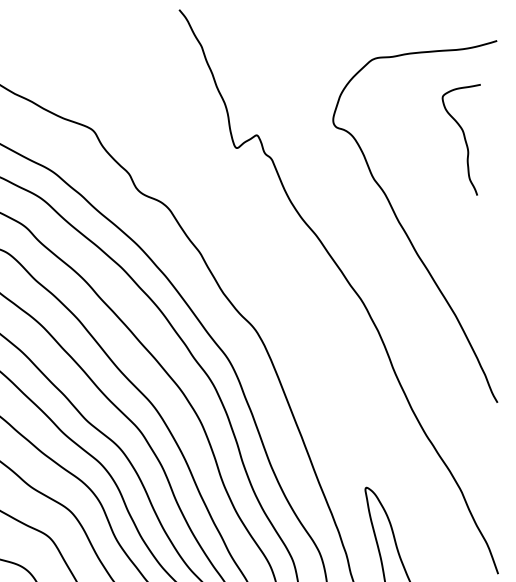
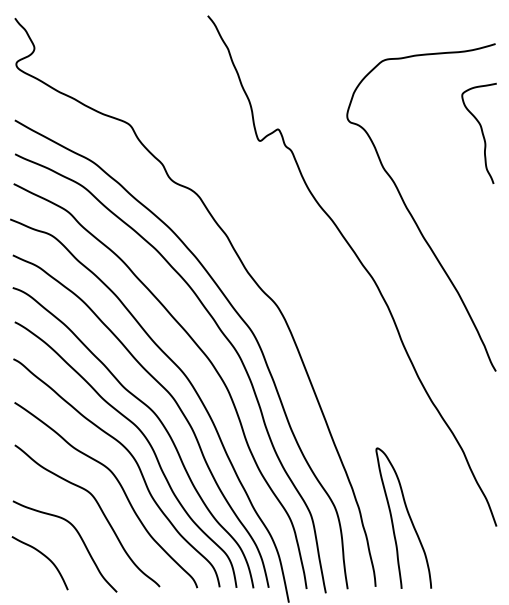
curve: (463, 138) -> (481, 132), moved

